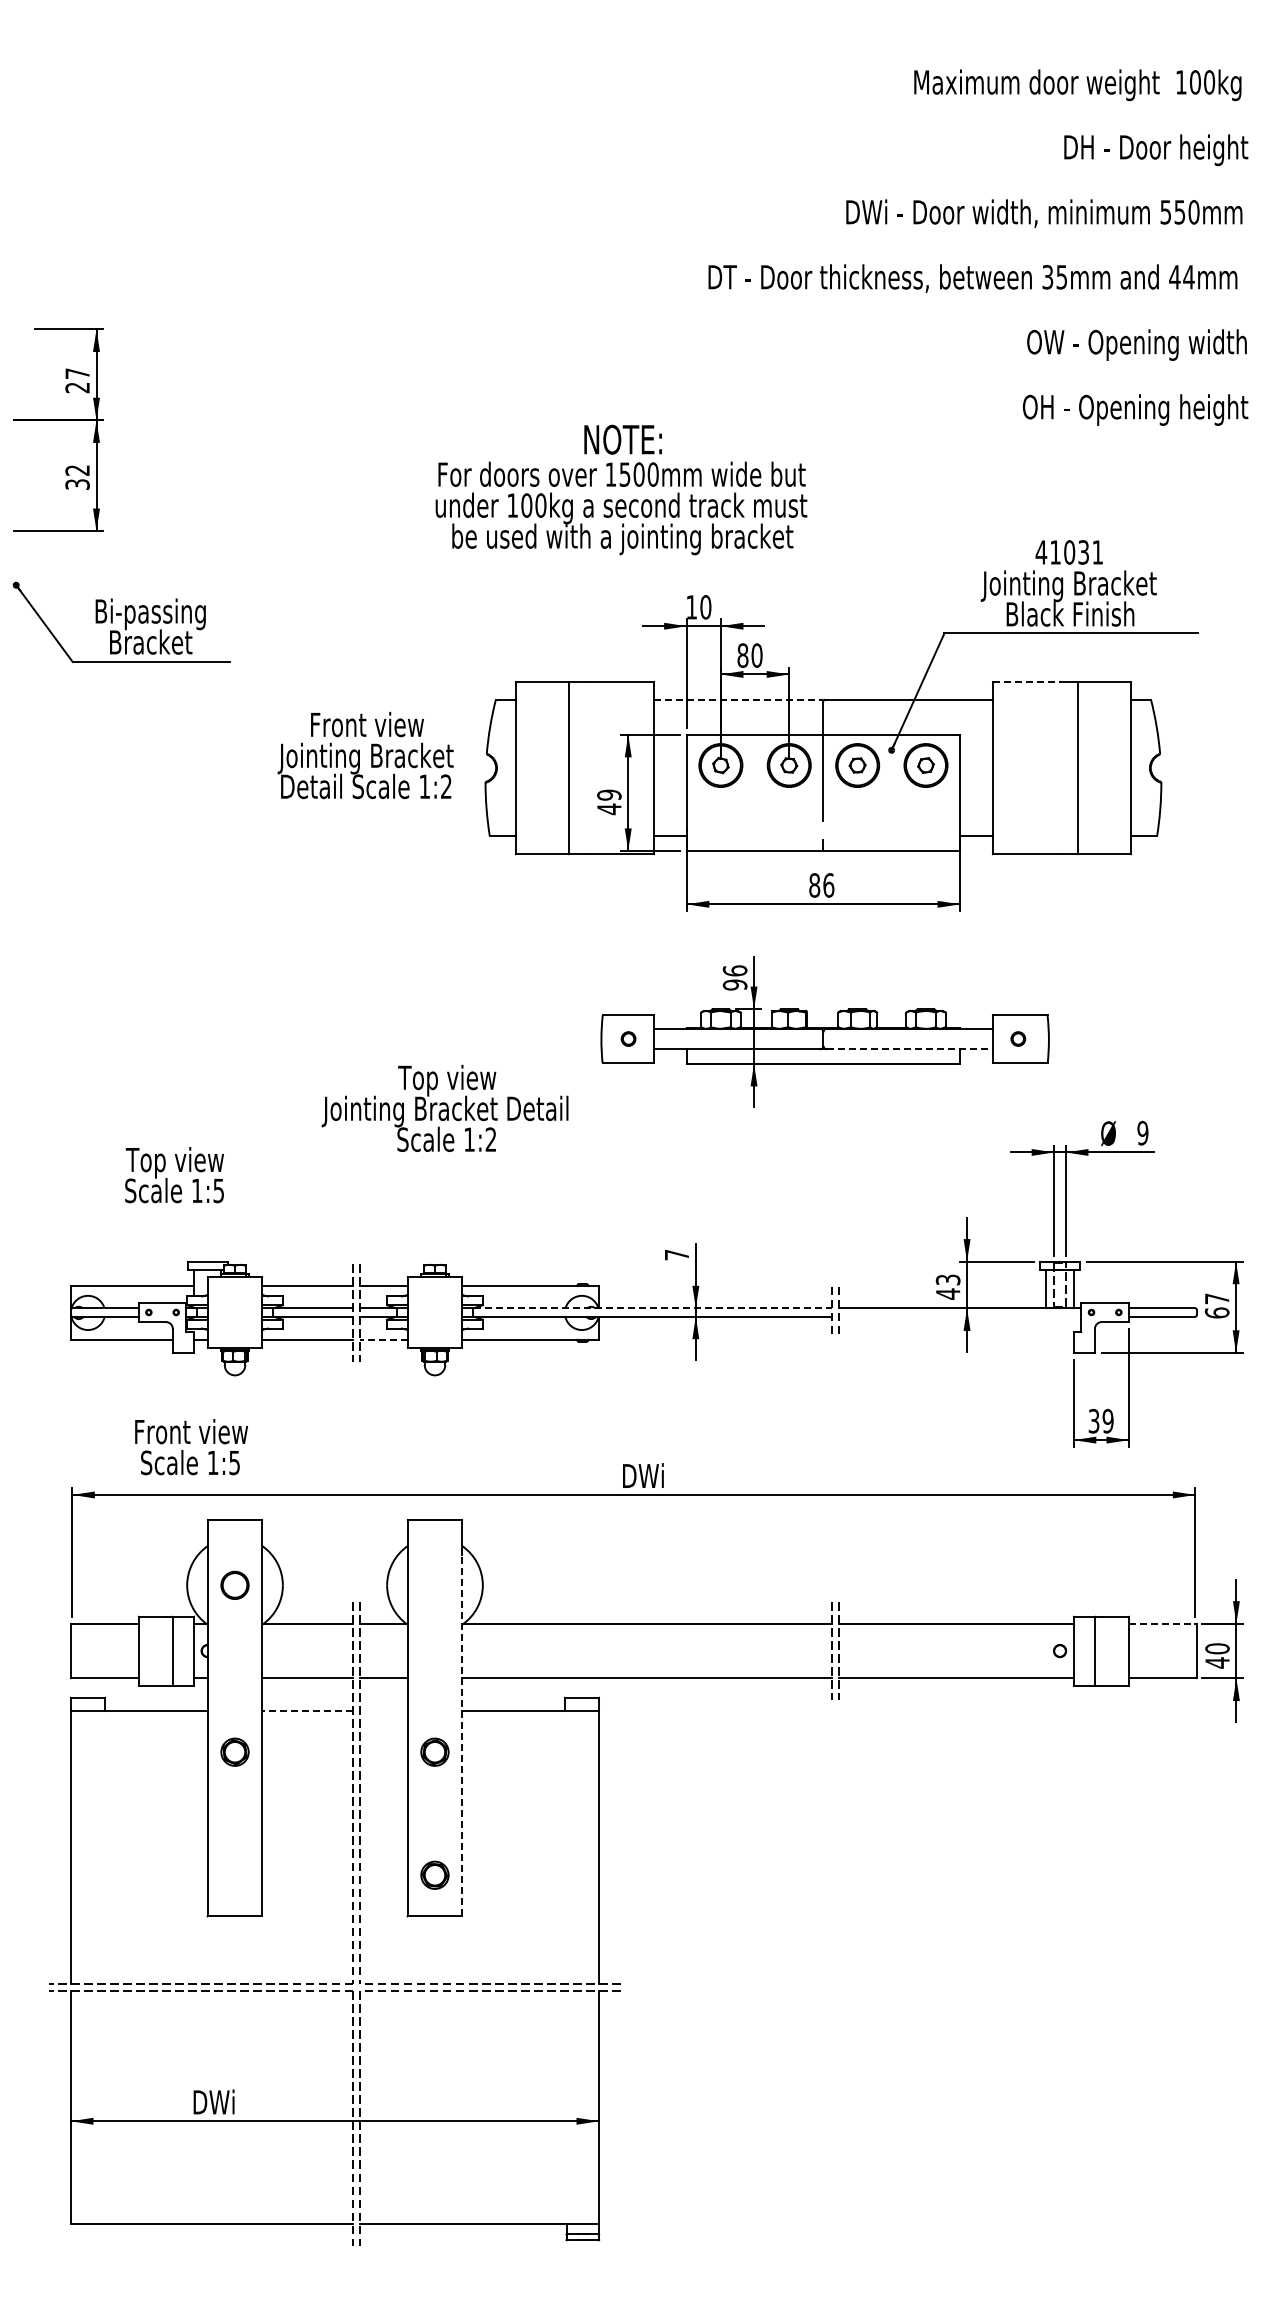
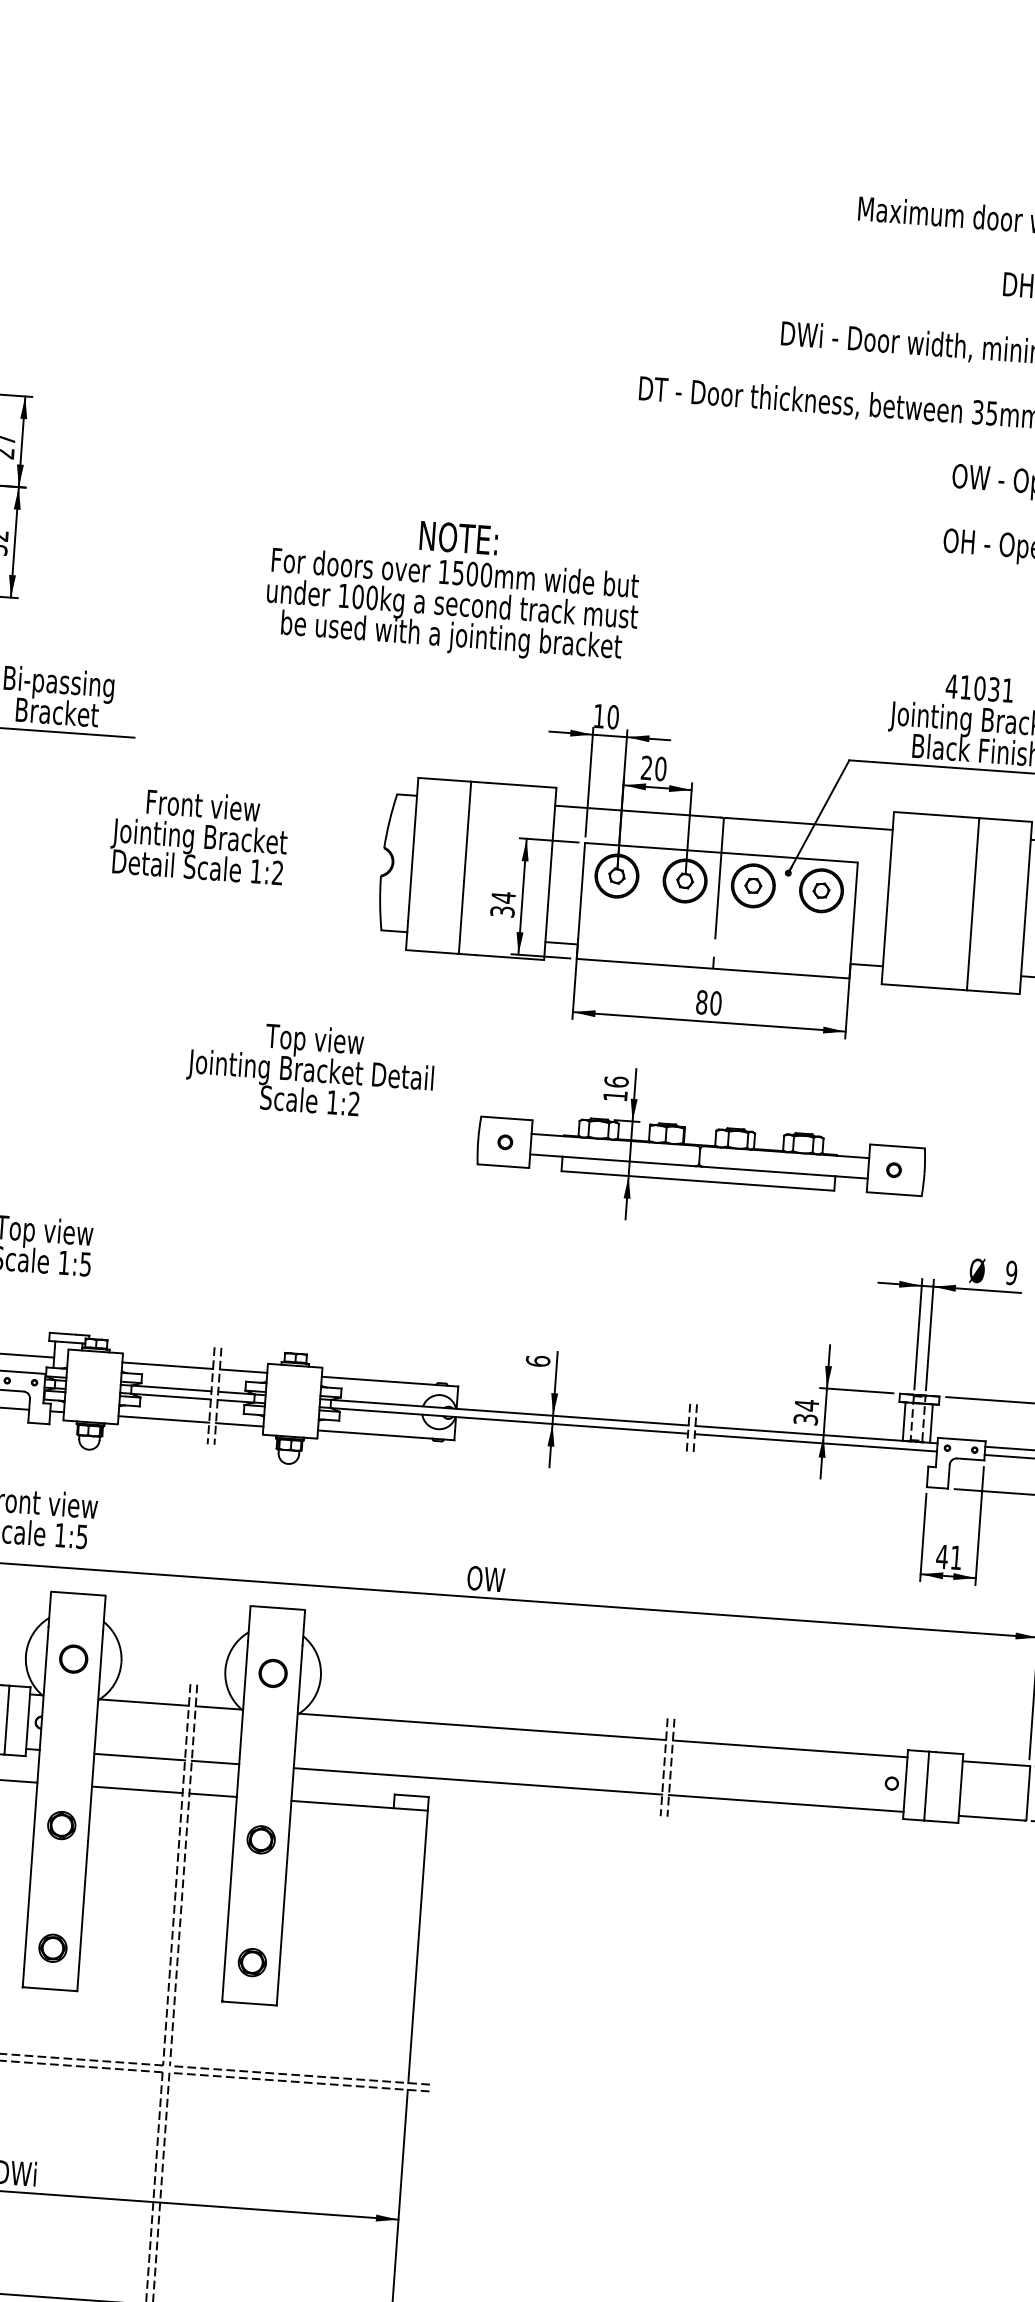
text: (621, 489) -> (453, 587), moved
text: (742, 655) -> (646, 767), 80 -> 20
line: (1027, 681) -> (928, 814), dashed -> solid
line: (737, 699) -> (638, 811), dashed -> solid
text: (365, 755) -> (199, 836), moved
text: (609, 802) -> (503, 905), 49 -> 34
text: (828, 885) -> (715, 1003), 86 -> 80
text: (734, 984) -> (614, 1095), 96 -> 16
line: (909, 1049) -> (784, 1172), dashed -> solid
text: (444, 1107) -> (309, 1068), moved
text: (676, 1254) -> (537, 1360), 7 -> 6
text: (947, 1286) -> (805, 1411), 43 -> 34
line: (653, 1308) -> (510, 1412), dashed -> solid
line: (959, 1316) -> (815, 1442), added
line: (383, 1339) -> (239, 1424), dashed -> solid
text: (1100, 1420) -> (948, 1556), 39 -> 41
text: (642, 1475) -> (487, 1578), DWi -> OW
part: (434, 1584) -> (272, 1672), added
line: (1162, 1623) -> (996, 1763), dashed -> solid
line: (307, 1711) -> (136, 1790), dashed -> solid
line: (383, 1711) -> (212, 1795), added
line: (462, 1735) -> (289, 1825), dashed -> solid
part: (234, 1874) -> (52, 1947), added

